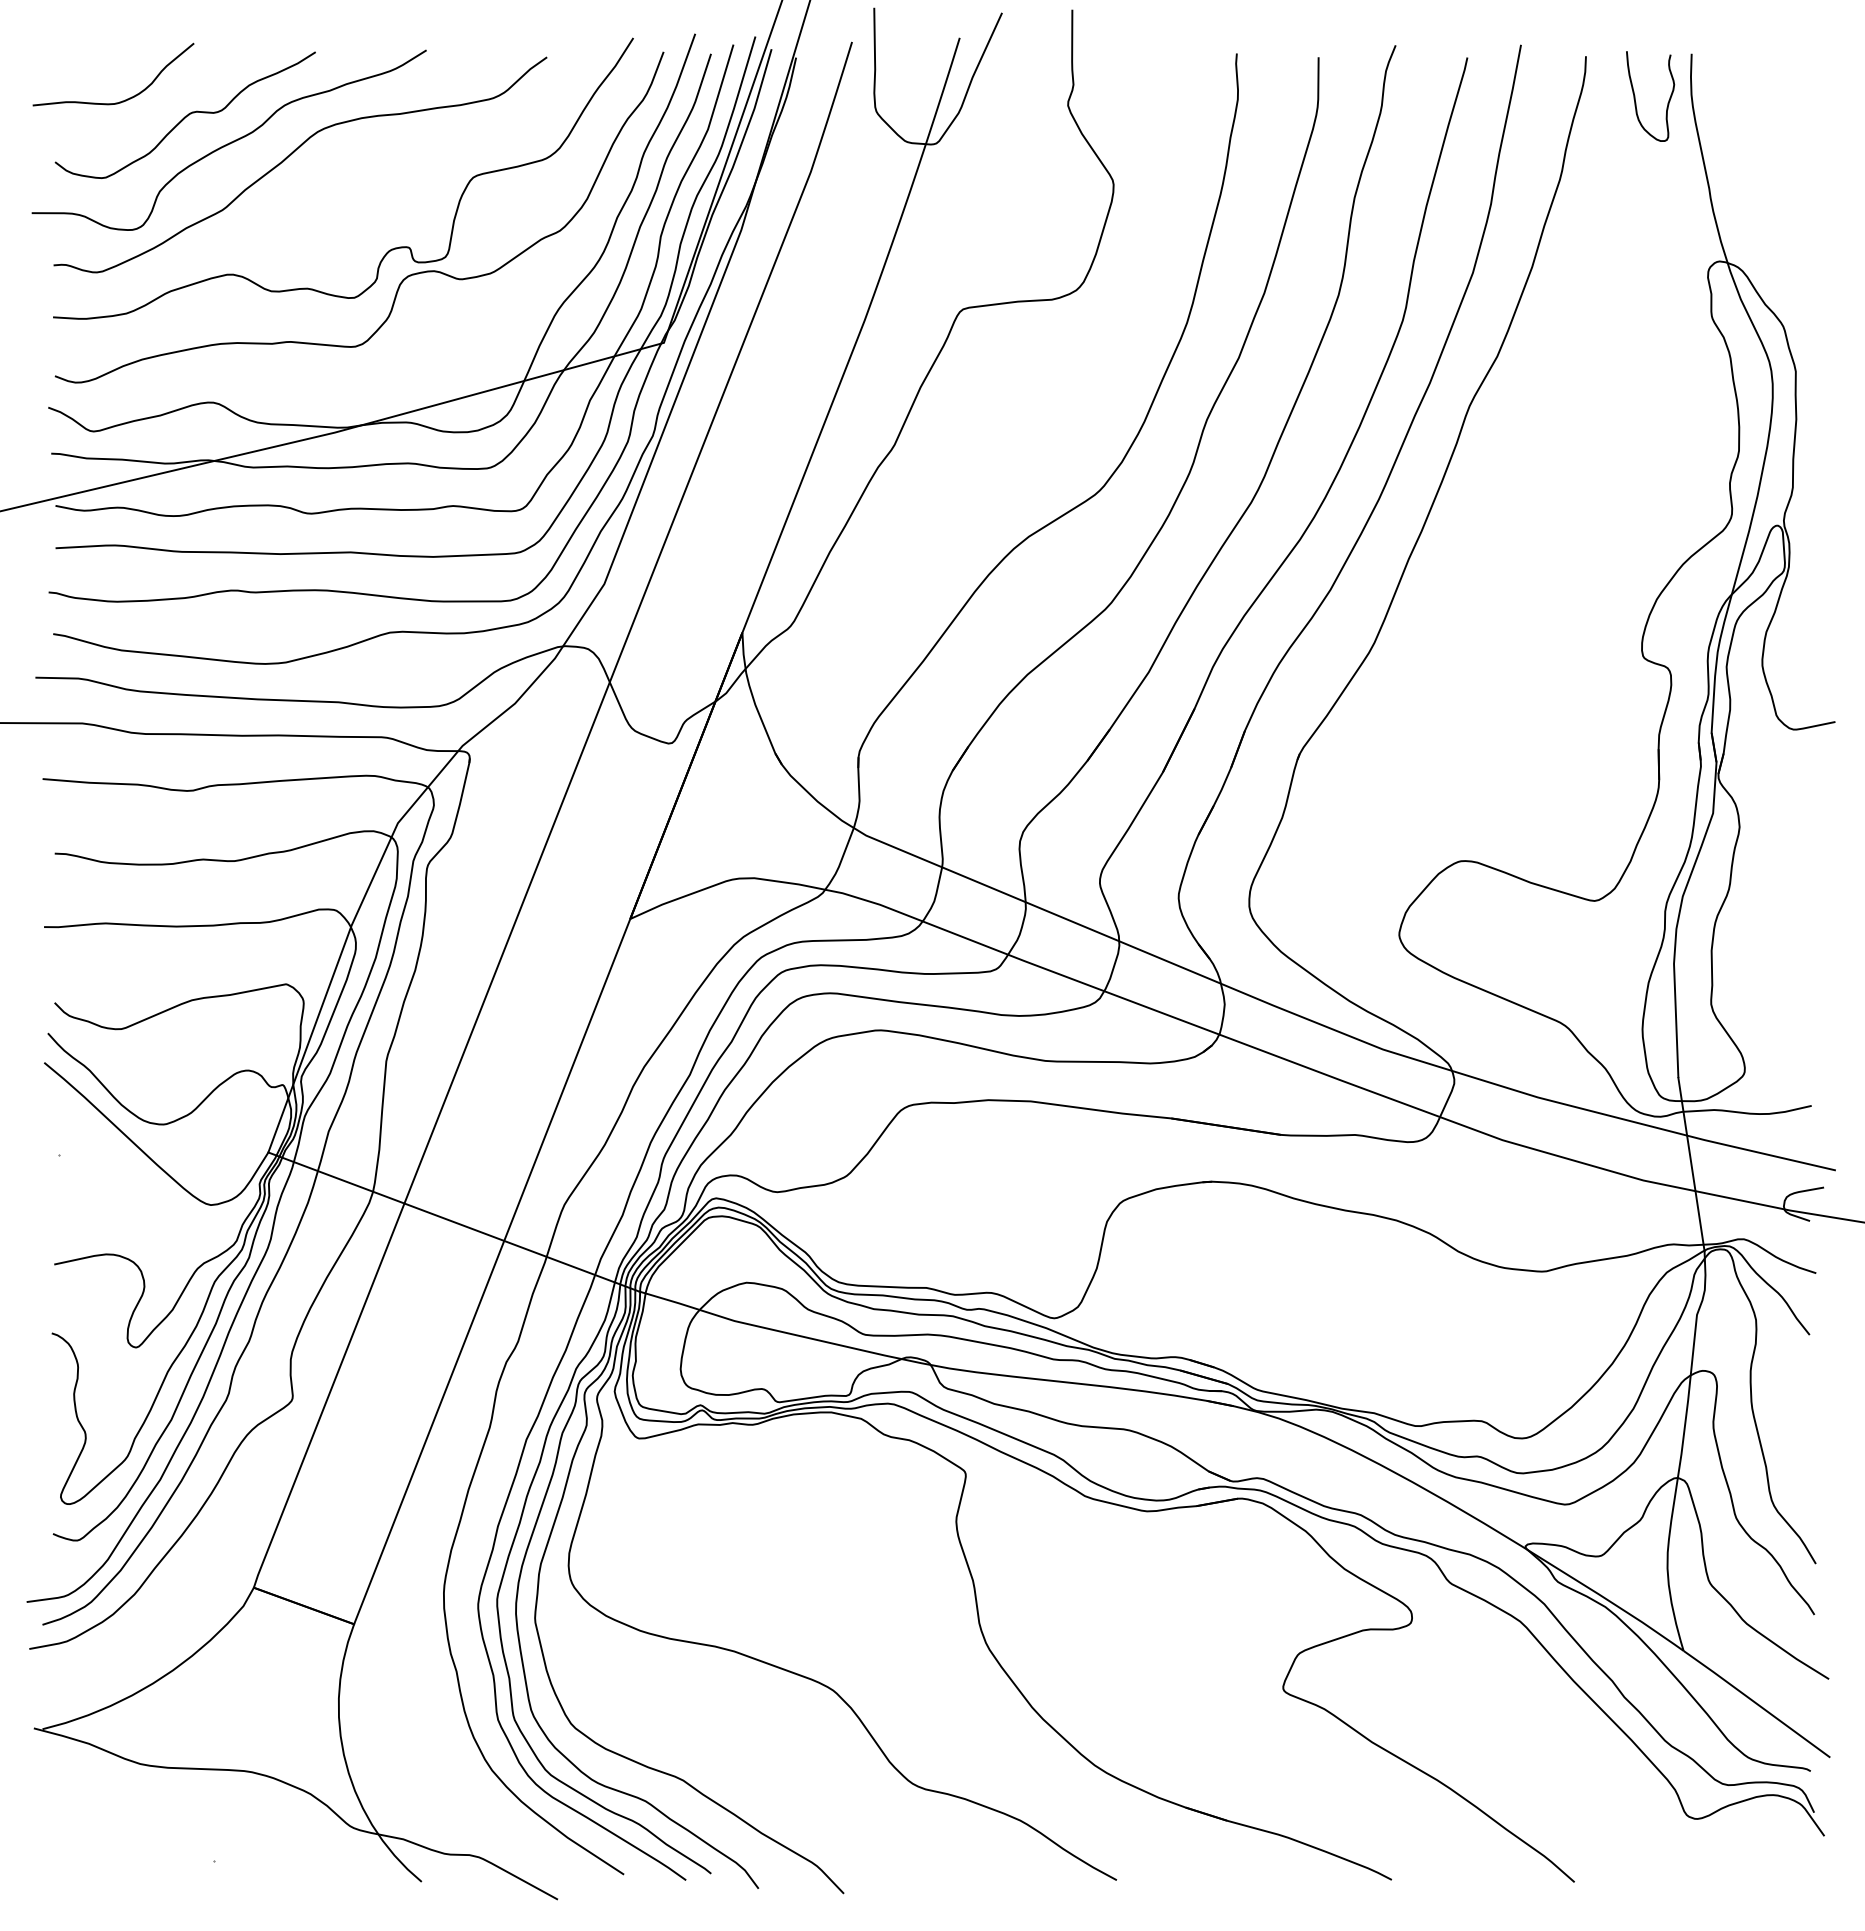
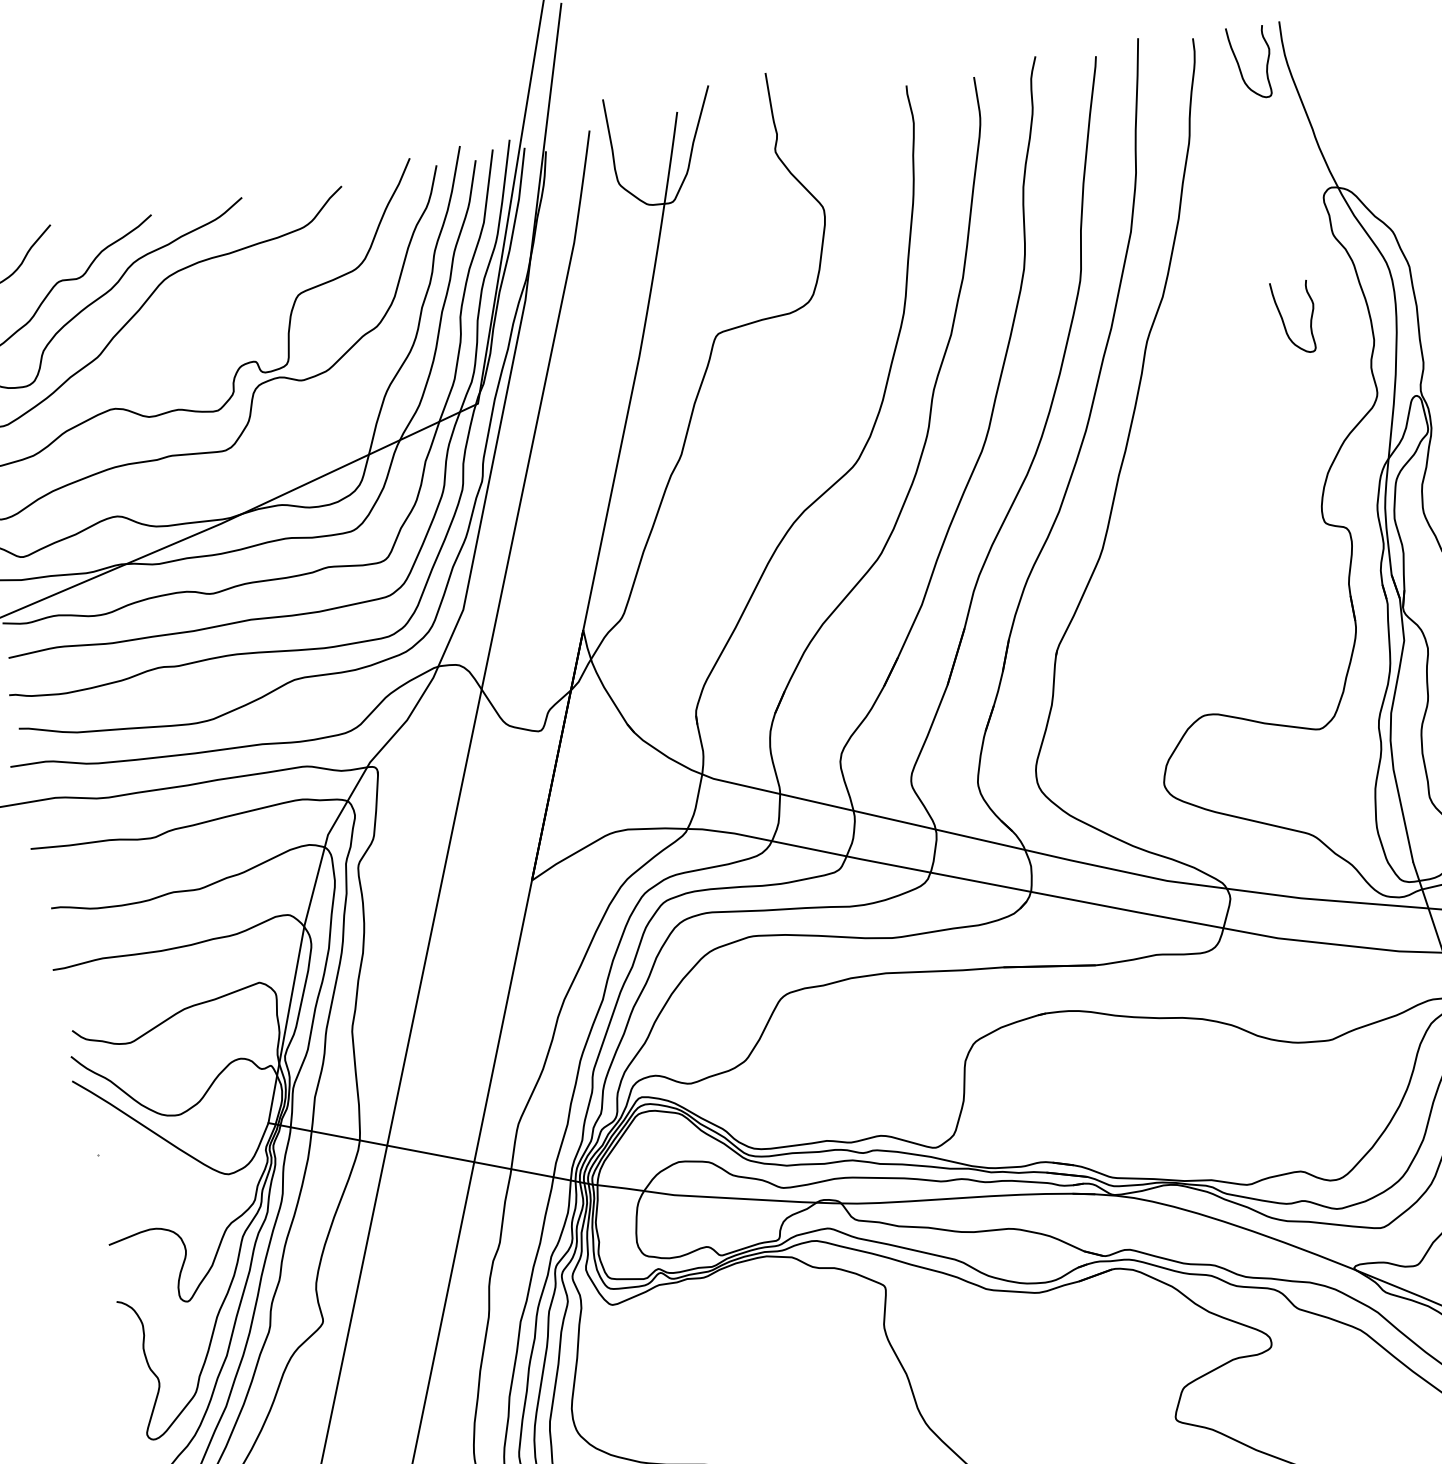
curve: (1635, 407) -> (1283, 319), added

